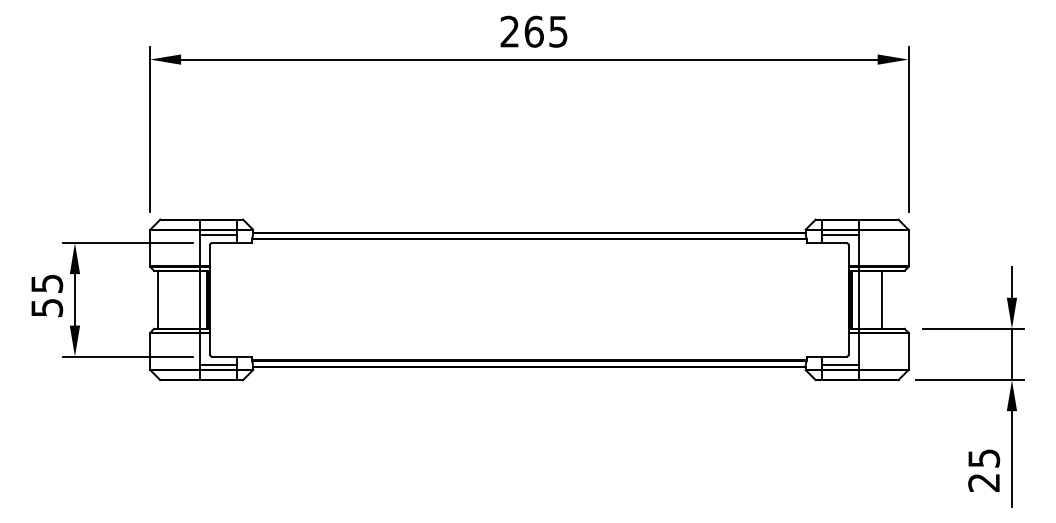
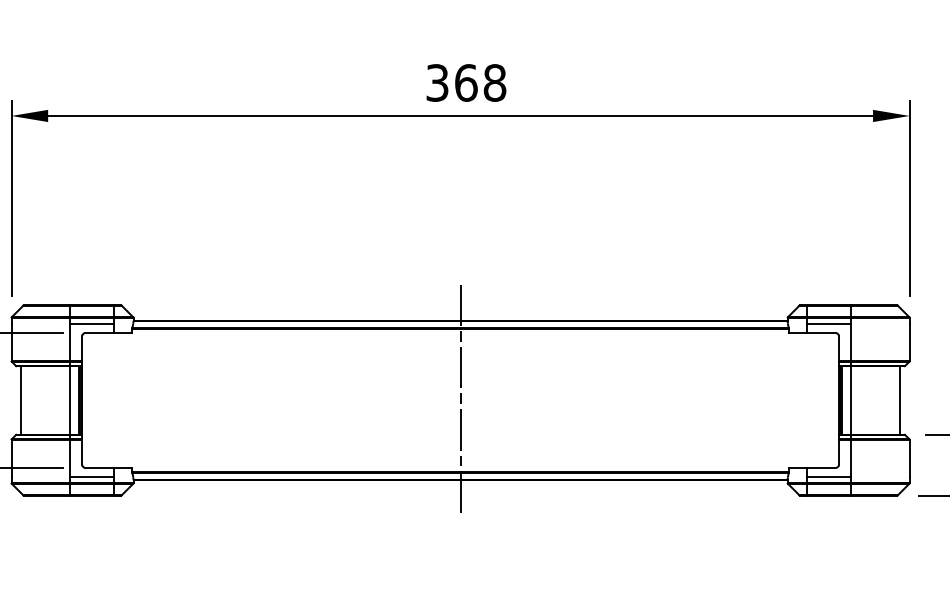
text: (533, 31) -> (465, 82), 265 -> 368
line: (529, 299) -> (460, 400), added
line: (882, 299) -> (900, 400), moved

